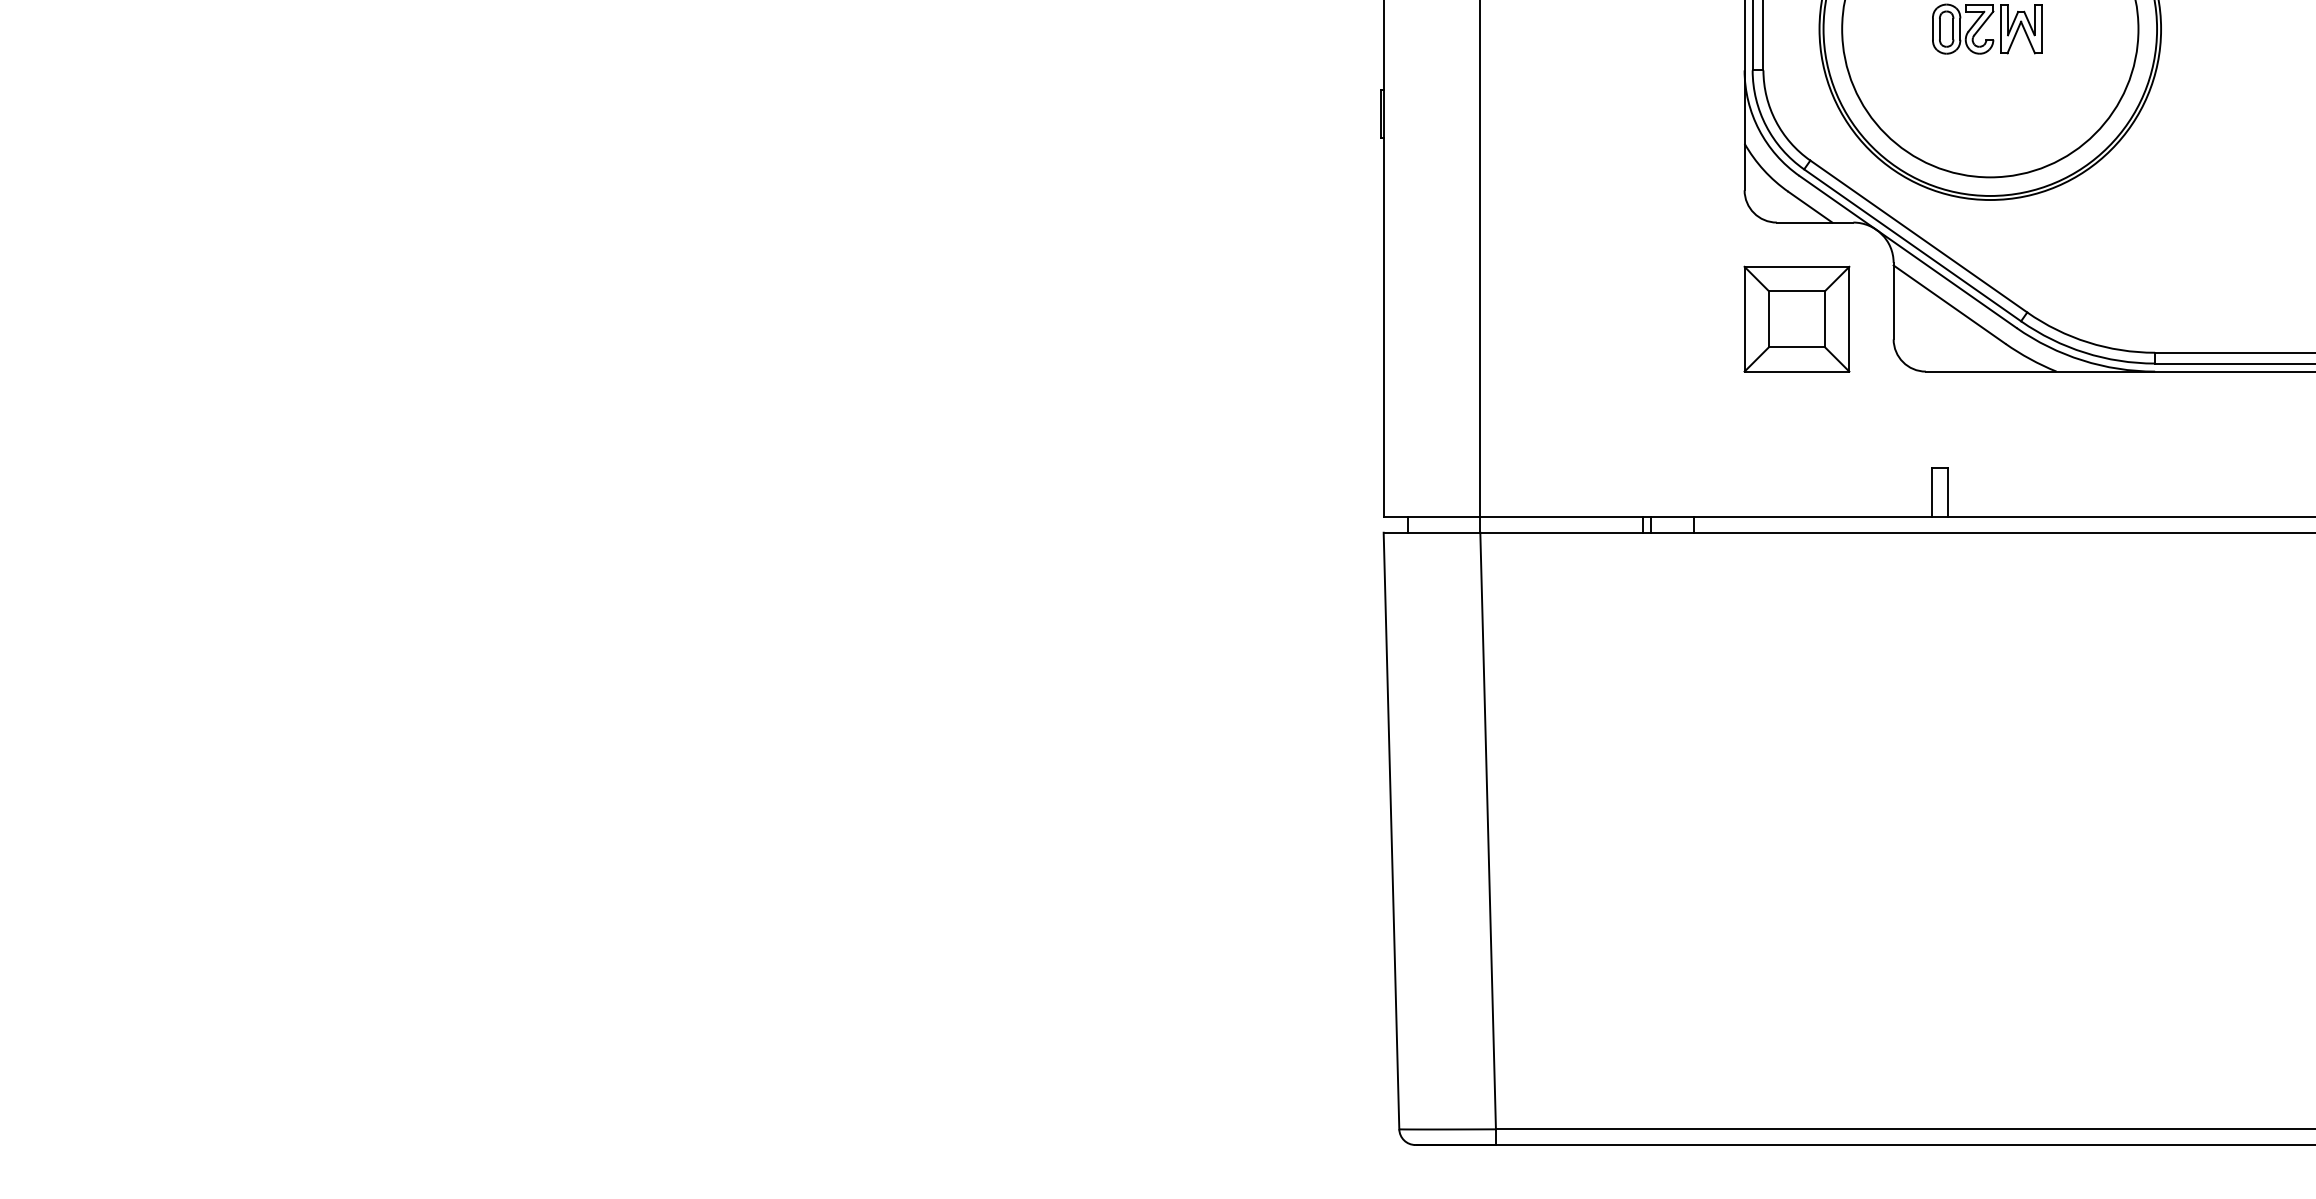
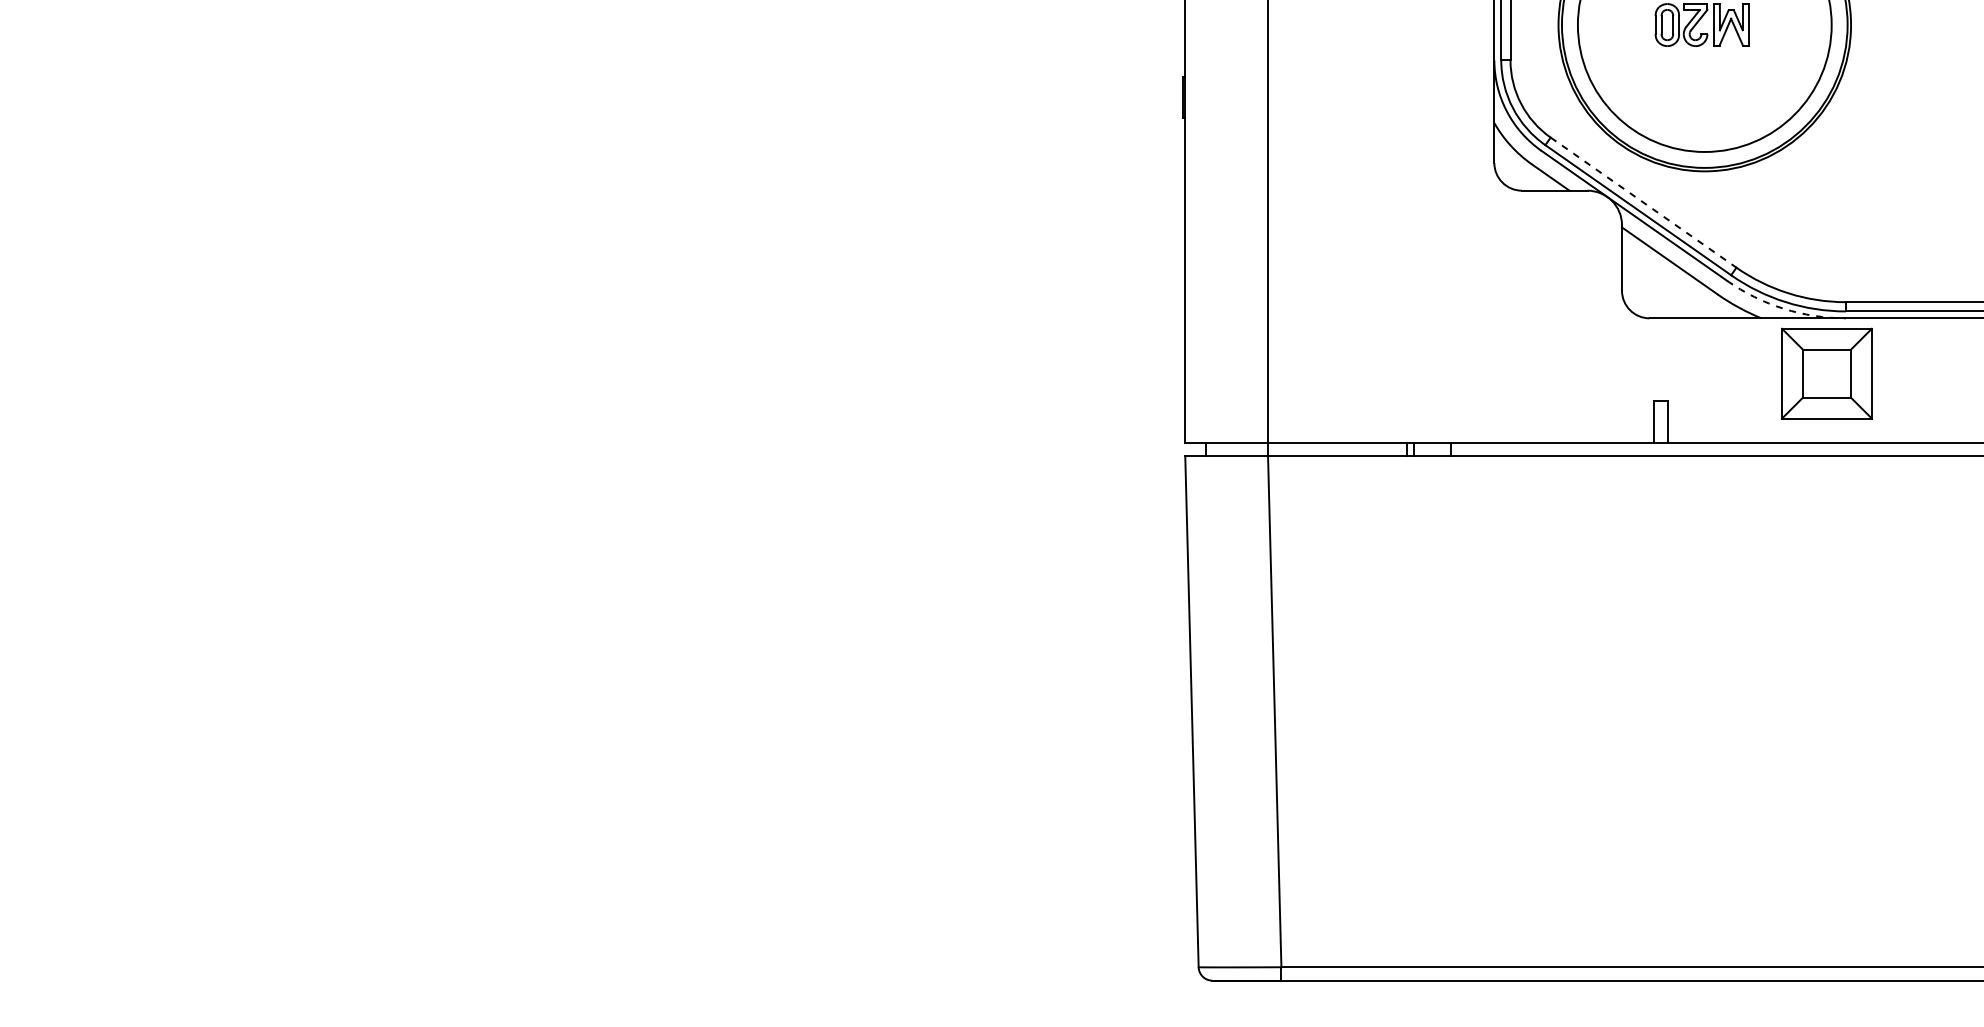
line: (1919, 236) -> (1644, 202), solid -> dashed
part: (1796, 318) -> (1826, 373), moved
arc: (2082, 360) -> (1783, 308), solid -> dashed

